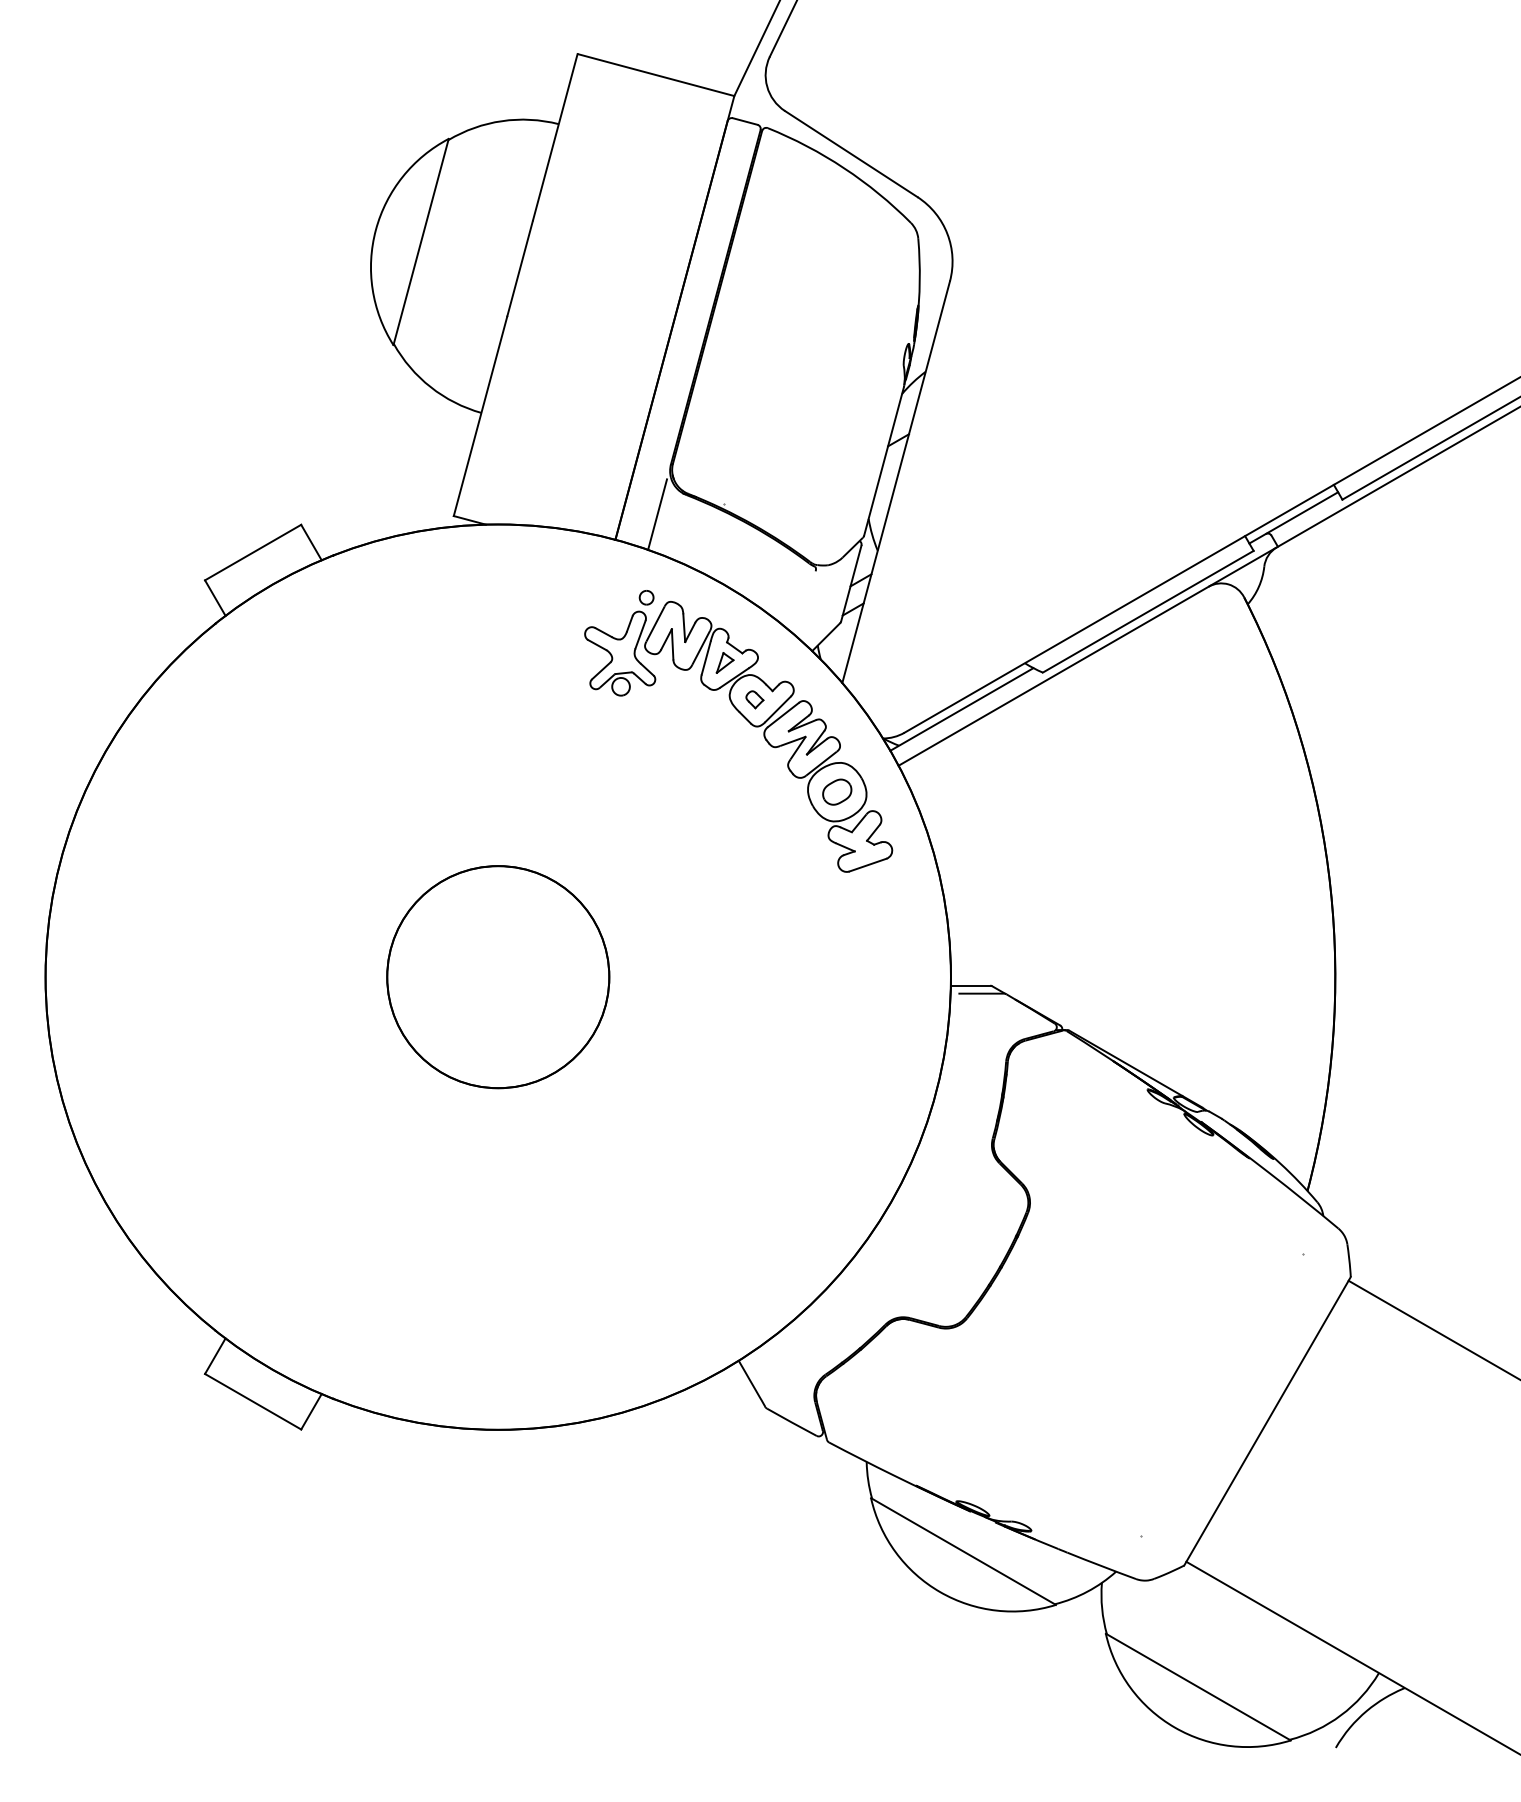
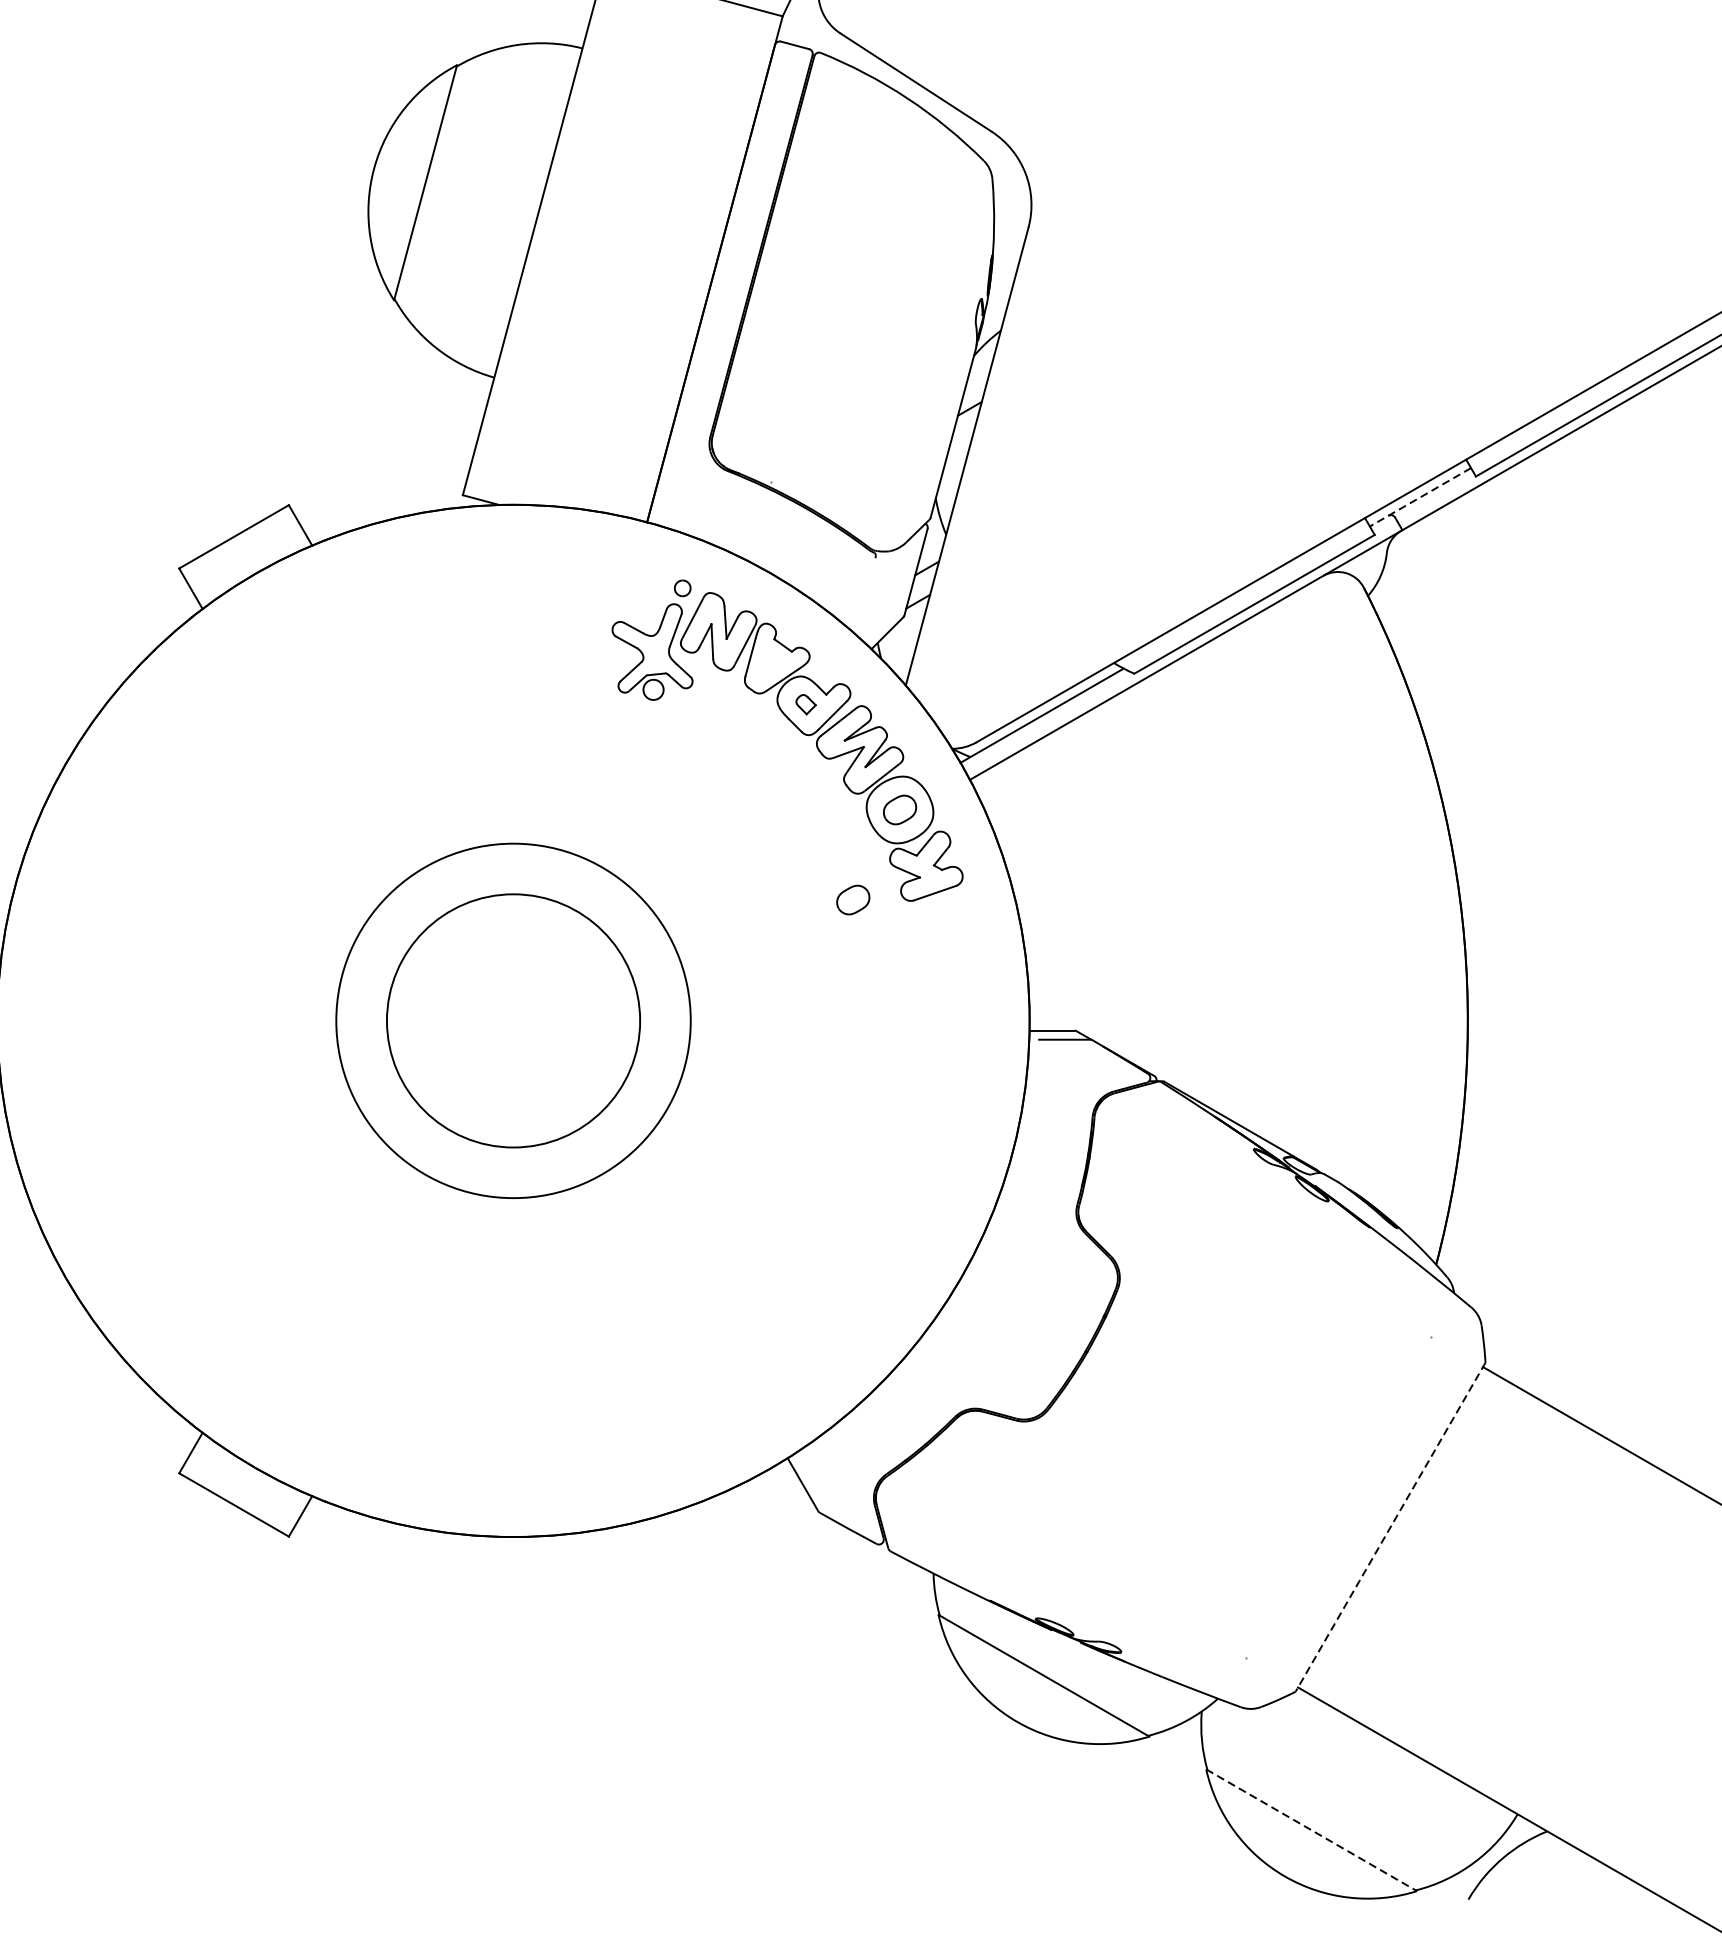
line: (657, 514) -> (695, 493), removed
line: (1293, 518) -> (1420, 497), solid -> dashed
part: (724, 662) -> (771, 662), removed
part: (796, 870) -> (853, 899), added
circle: (498, 977) -> (513, 1021), size x1.4
line: (1267, 1421) -> (1390, 1527), solid -> dashed
line: (1198, 1687) -> (1311, 1830), solid -> dashed

